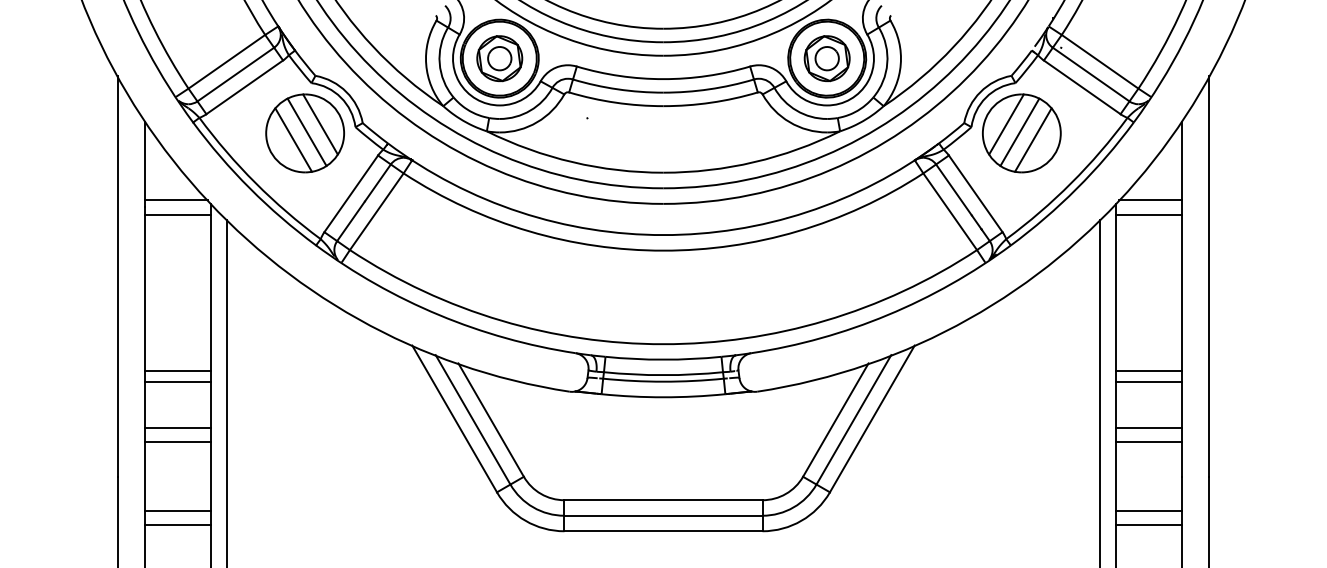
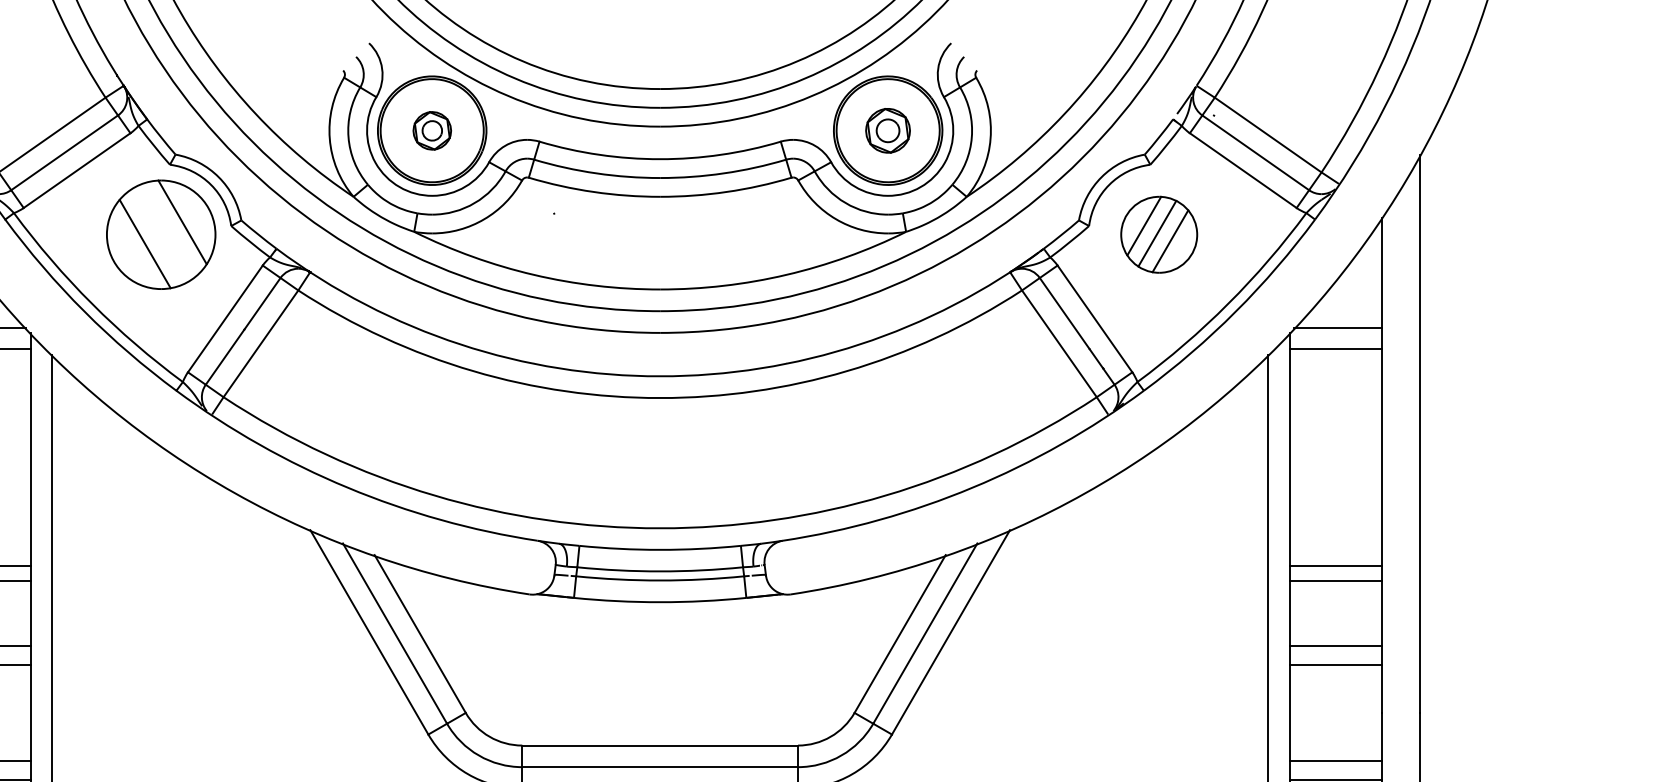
part: (499, 58) -> (431, 130), size x0.6
part: (826, 58) -> (887, 130), size x0.7
line: (306, 132) -> (163, 233), removed
part: (1021, 133) -> (1158, 234), size x0.7

